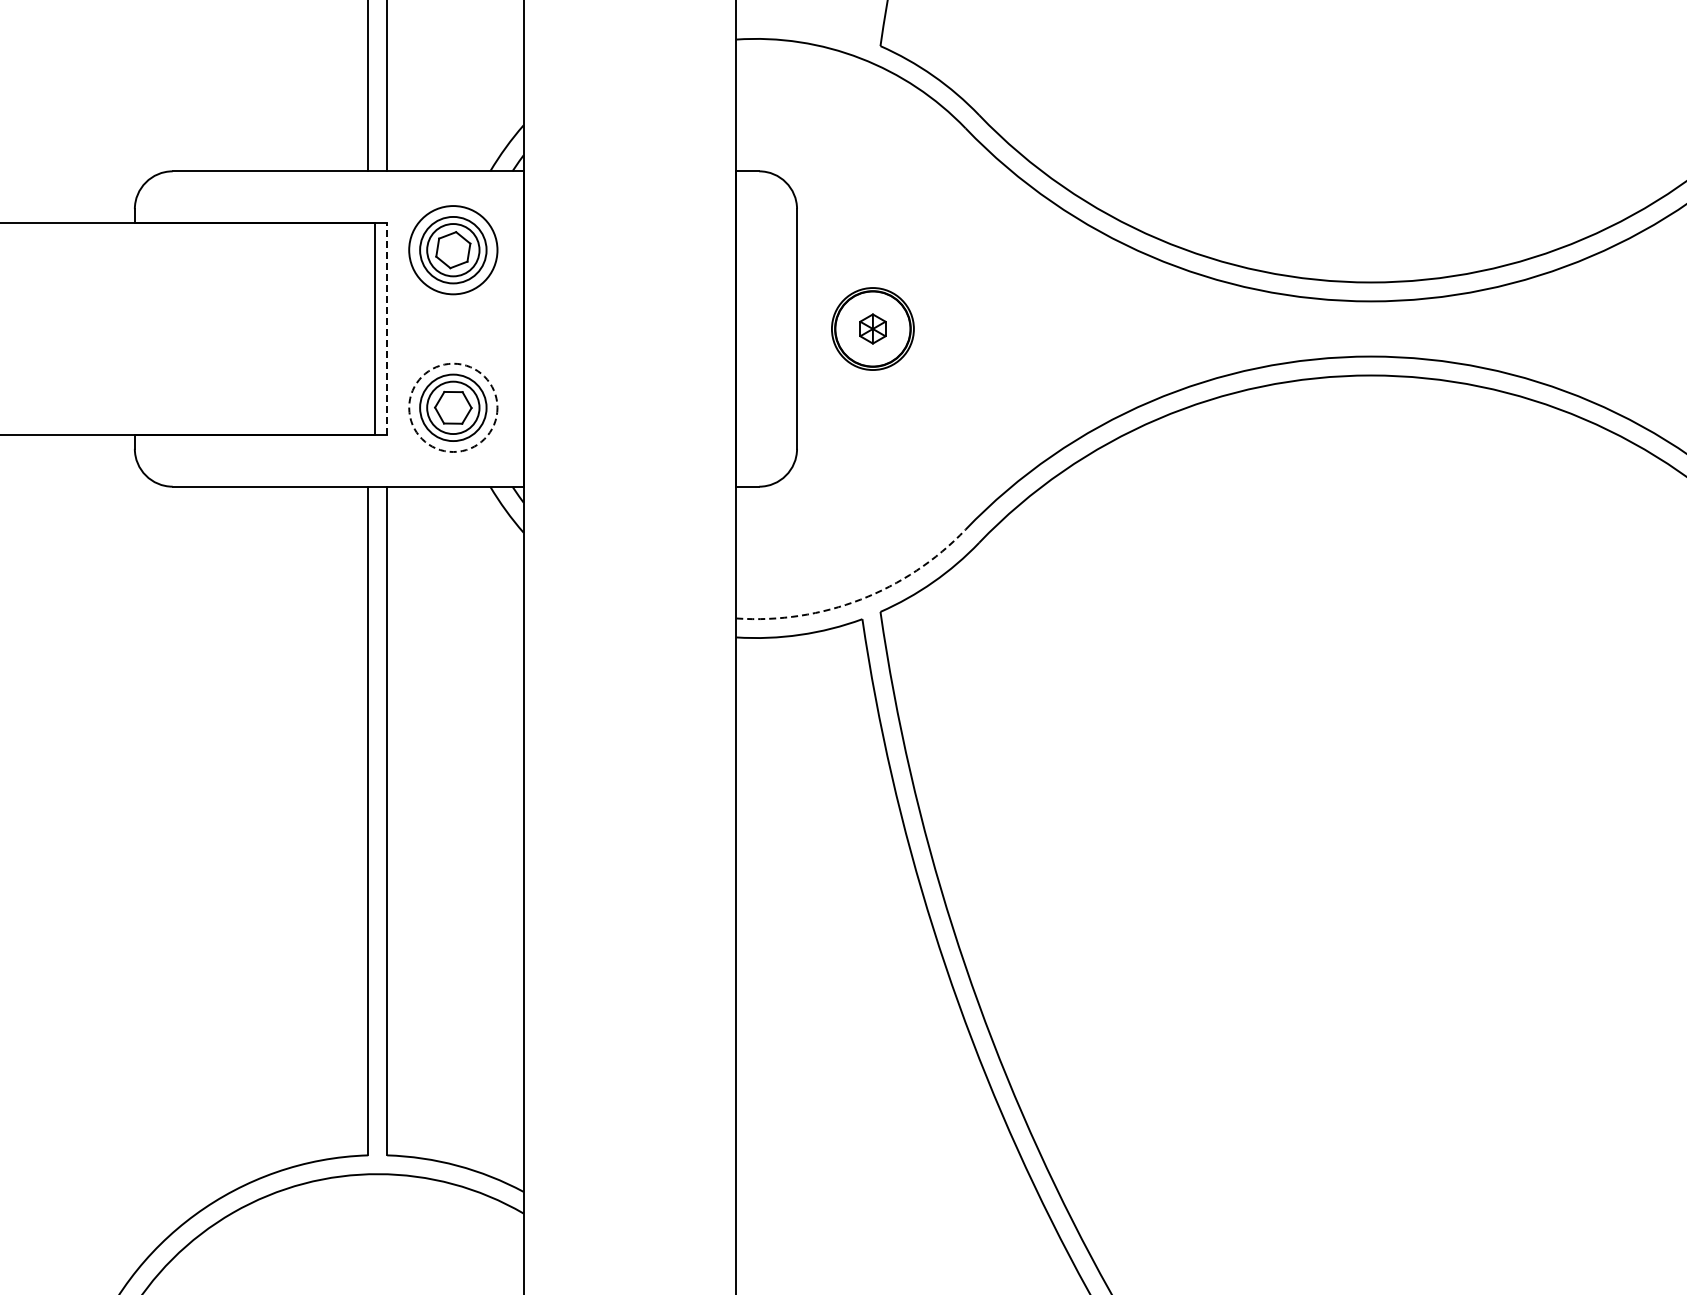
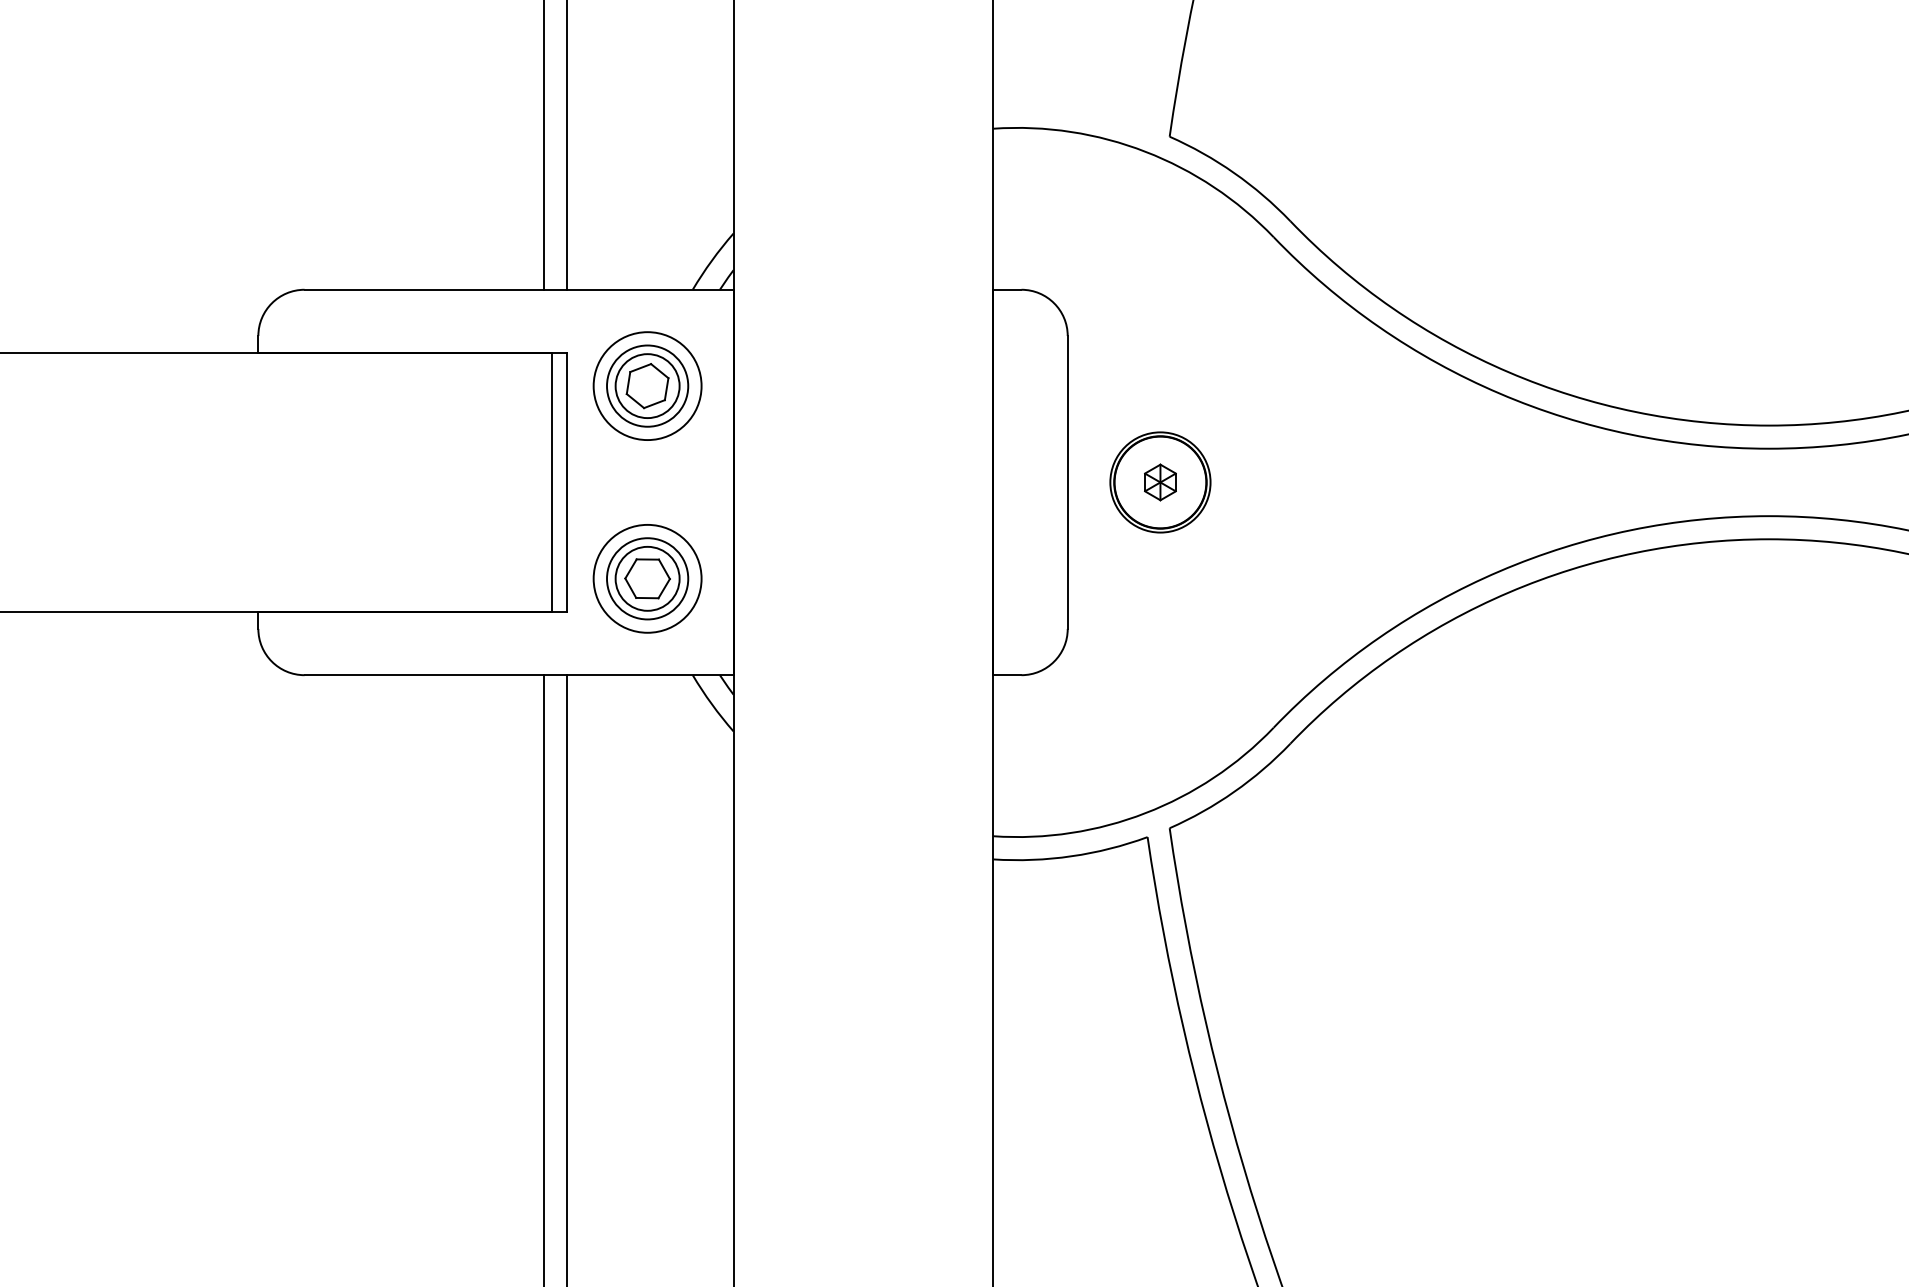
line: (387, 328) -> (567, 481), dashed -> solid
circle: (453, 407) -> (647, 578), dashed -> solid
arc: (860, 599) -> (1145, 813), dashed -> solid

